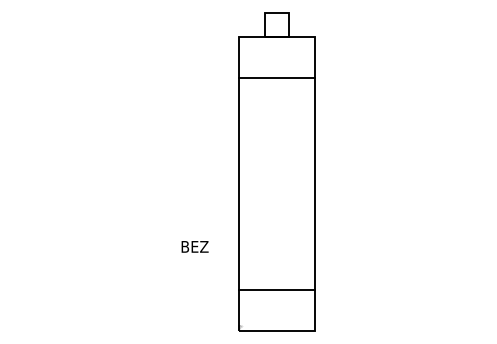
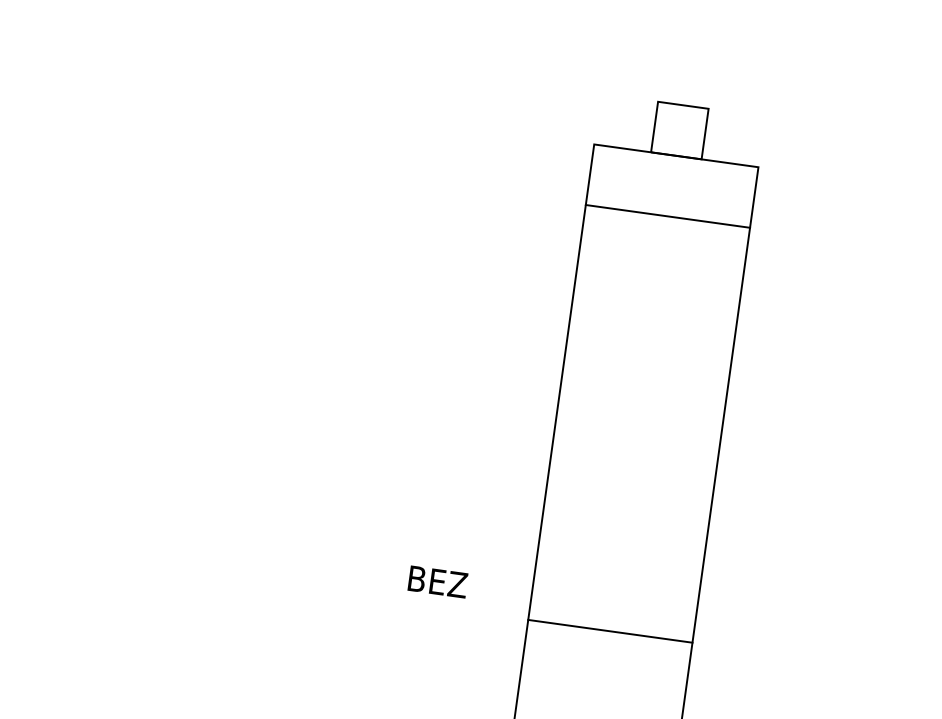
line: (276, 78) -> (666, 217), moved
line: (276, 289) -> (609, 631), moved

